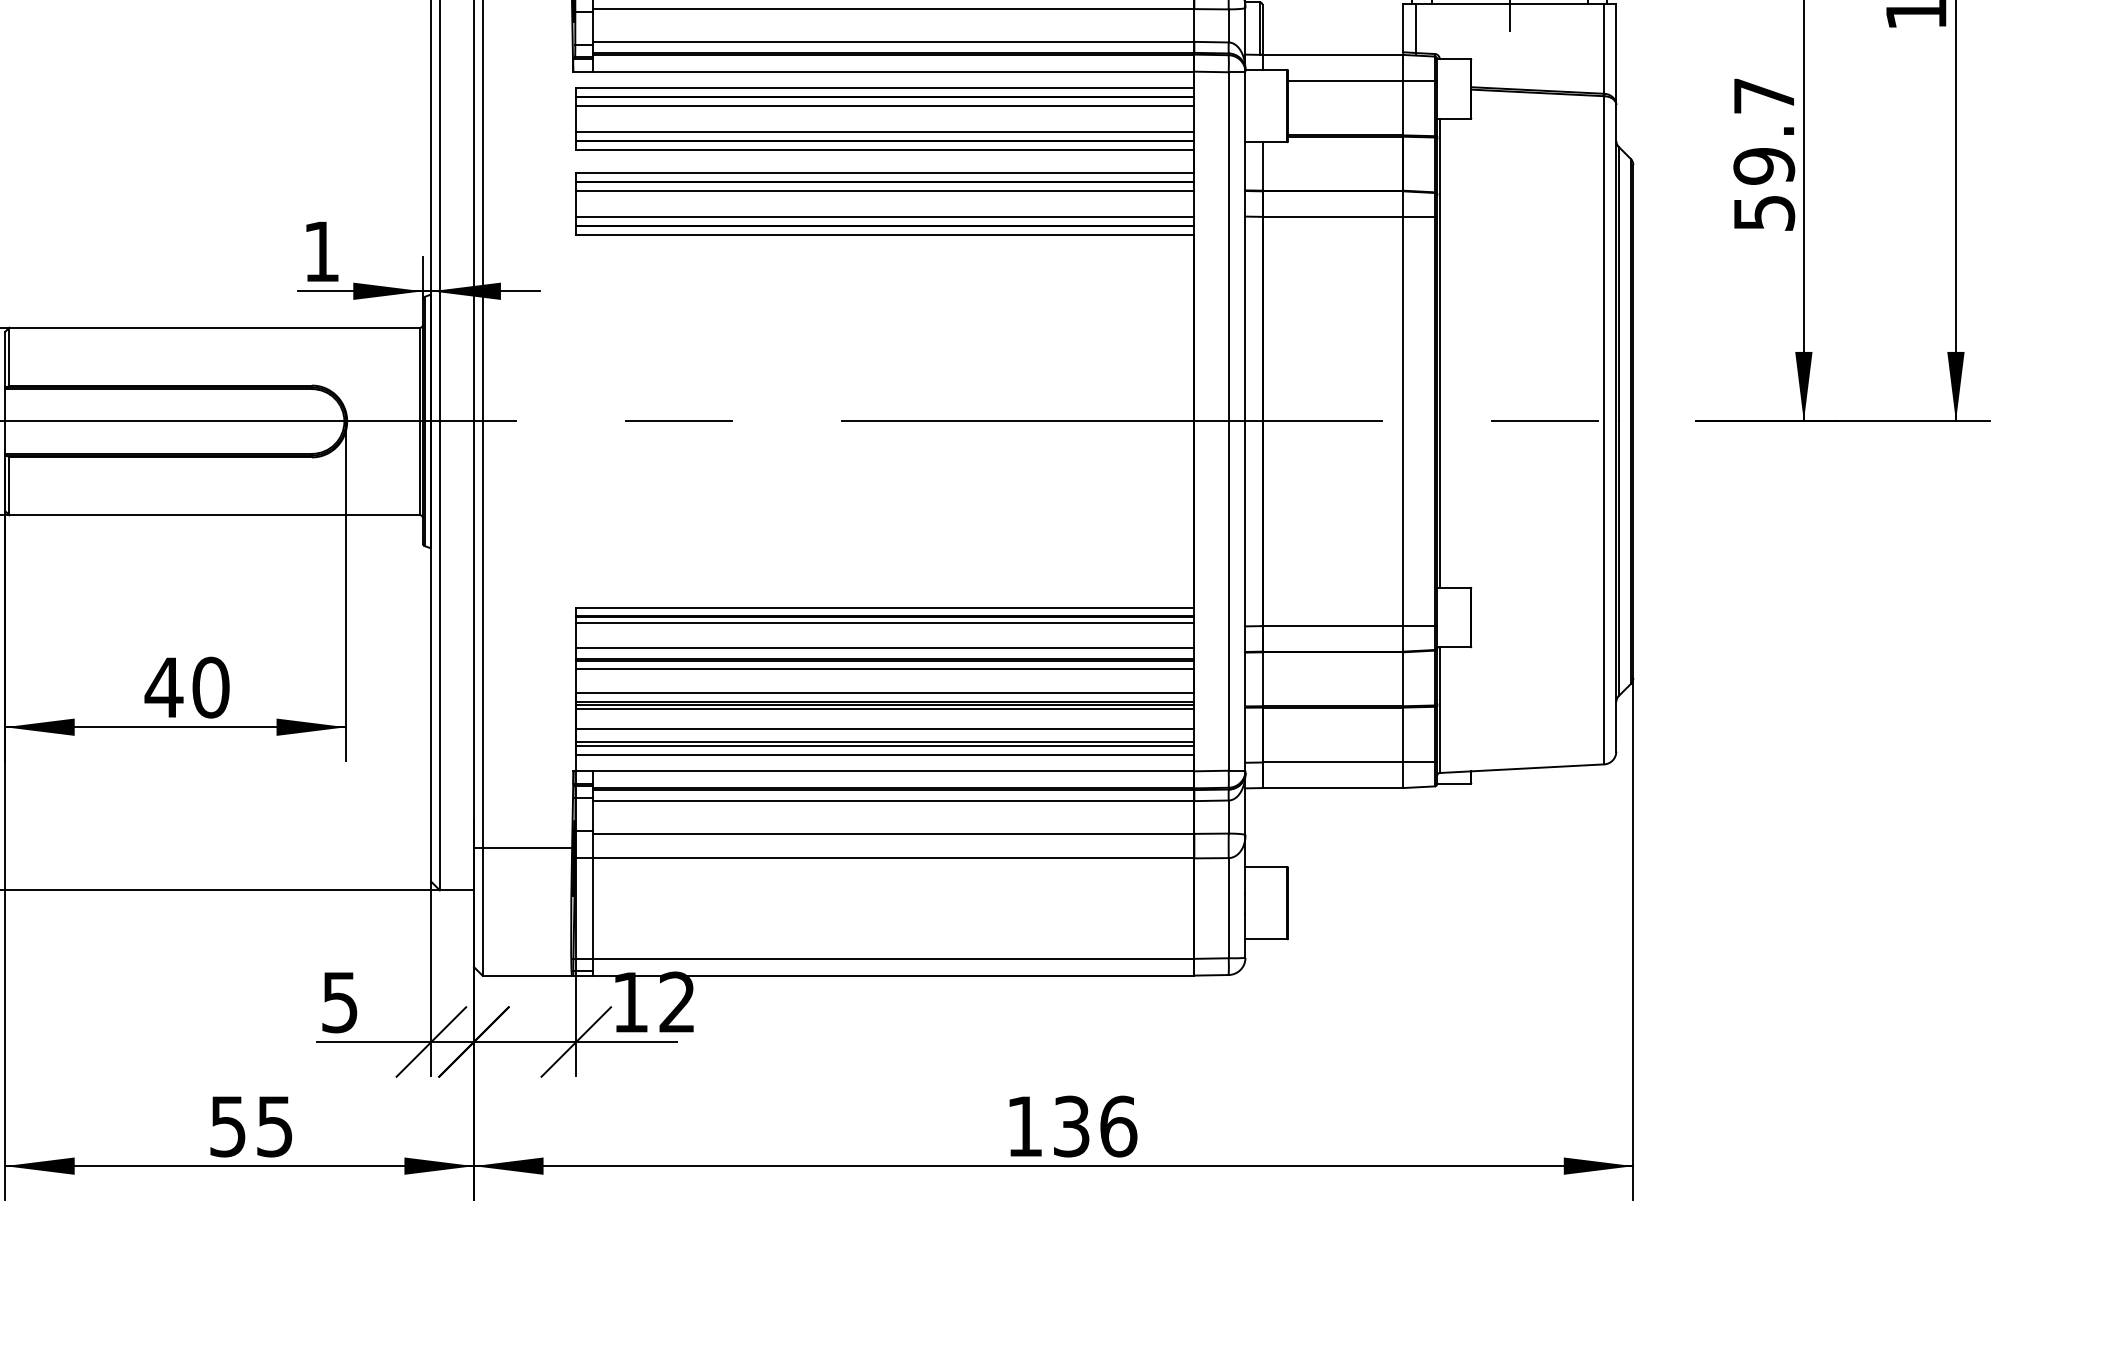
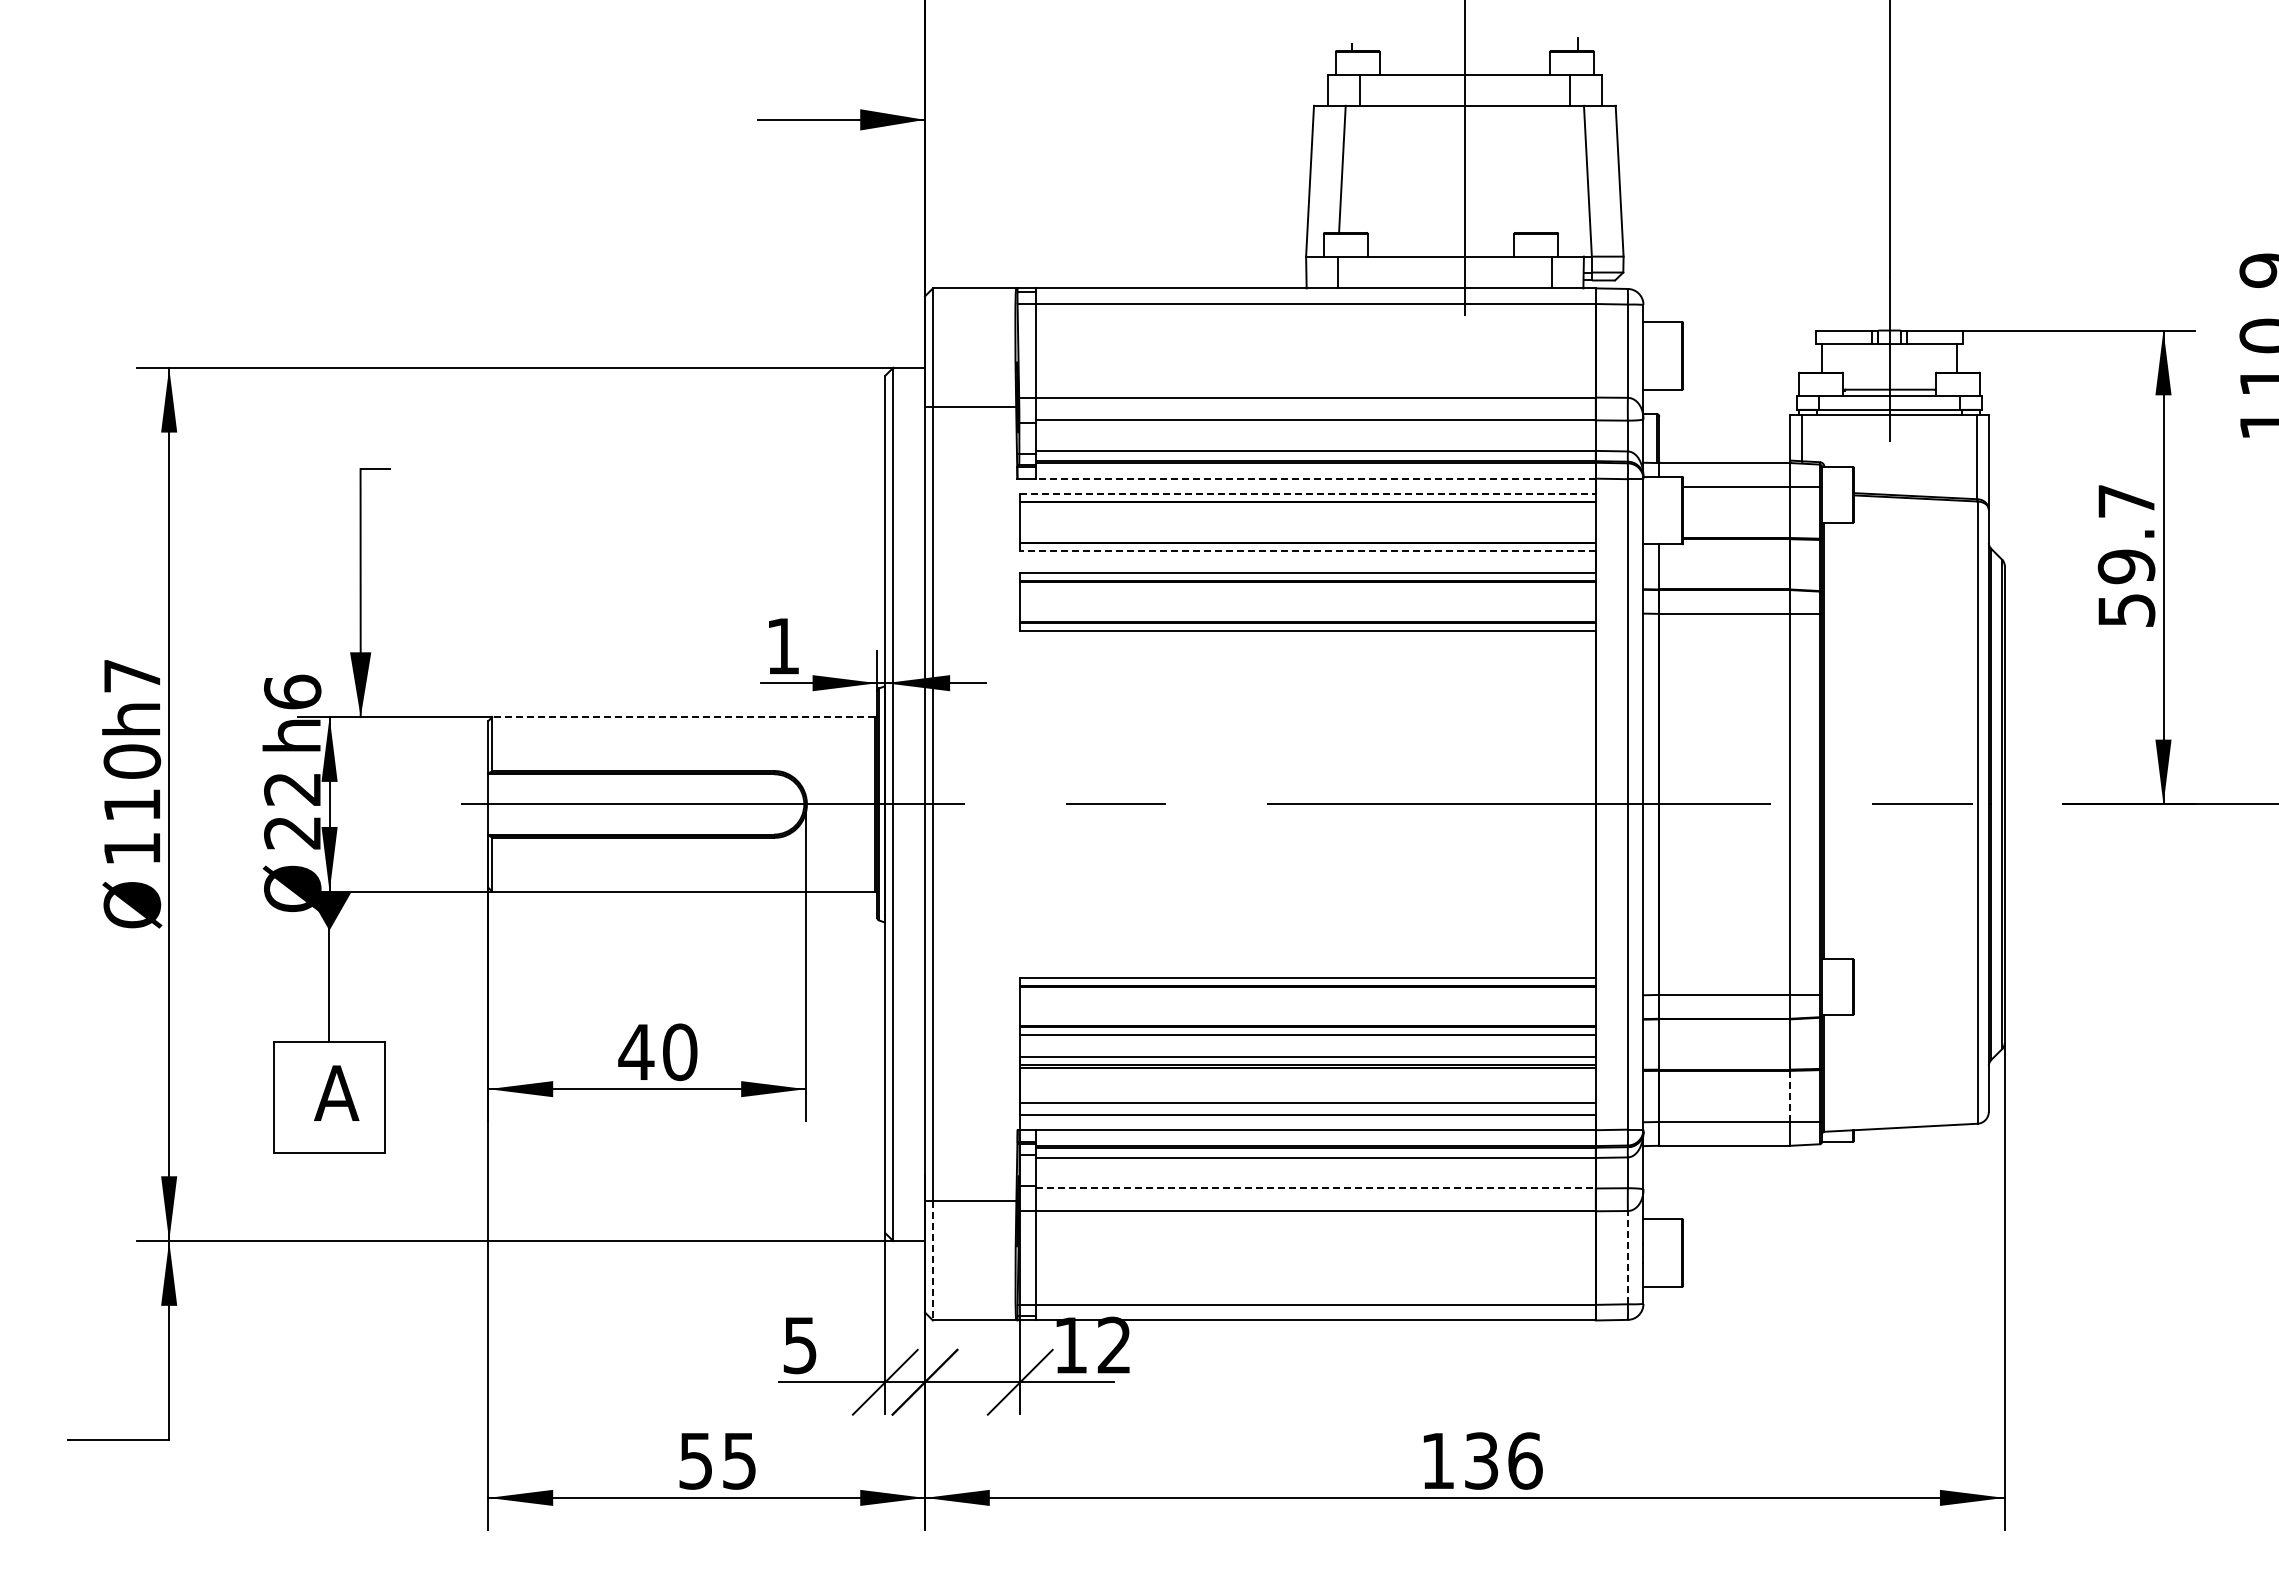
line: (894, 71) -> (1316, 478), solid -> dashed
line: (885, 87) -> (1308, 493), solid -> dashed
line: (884, 105) -> (1307, 510), removed
line: (884, 131) -> (1307, 534), removed
line: (885, 149) -> (1308, 551), solid -> dashed
line: (884, 190) -> (1307, 589), removed
line: (884, 217) -> (1307, 614), removed
line: (214, 328) -> (683, 717), solid -> dashed
line: (884, 622) -> (1307, 991), removed
line: (884, 647) -> (1307, 1014), removed
line: (884, 708) -> (1307, 1071), removed
line: (884, 728) -> (1307, 1090), removed
line: (1403, 735) -> (1790, 1096), solid -> dashed
line: (884, 745) -> (1307, 1106), removed
line: (894, 833) -> (1316, 1188), solid -> dashed
line: (1228, 908) -> (1627, 1257), solid -> dashed
line: (482, 911) -> (932, 1260), solid -> dashed

